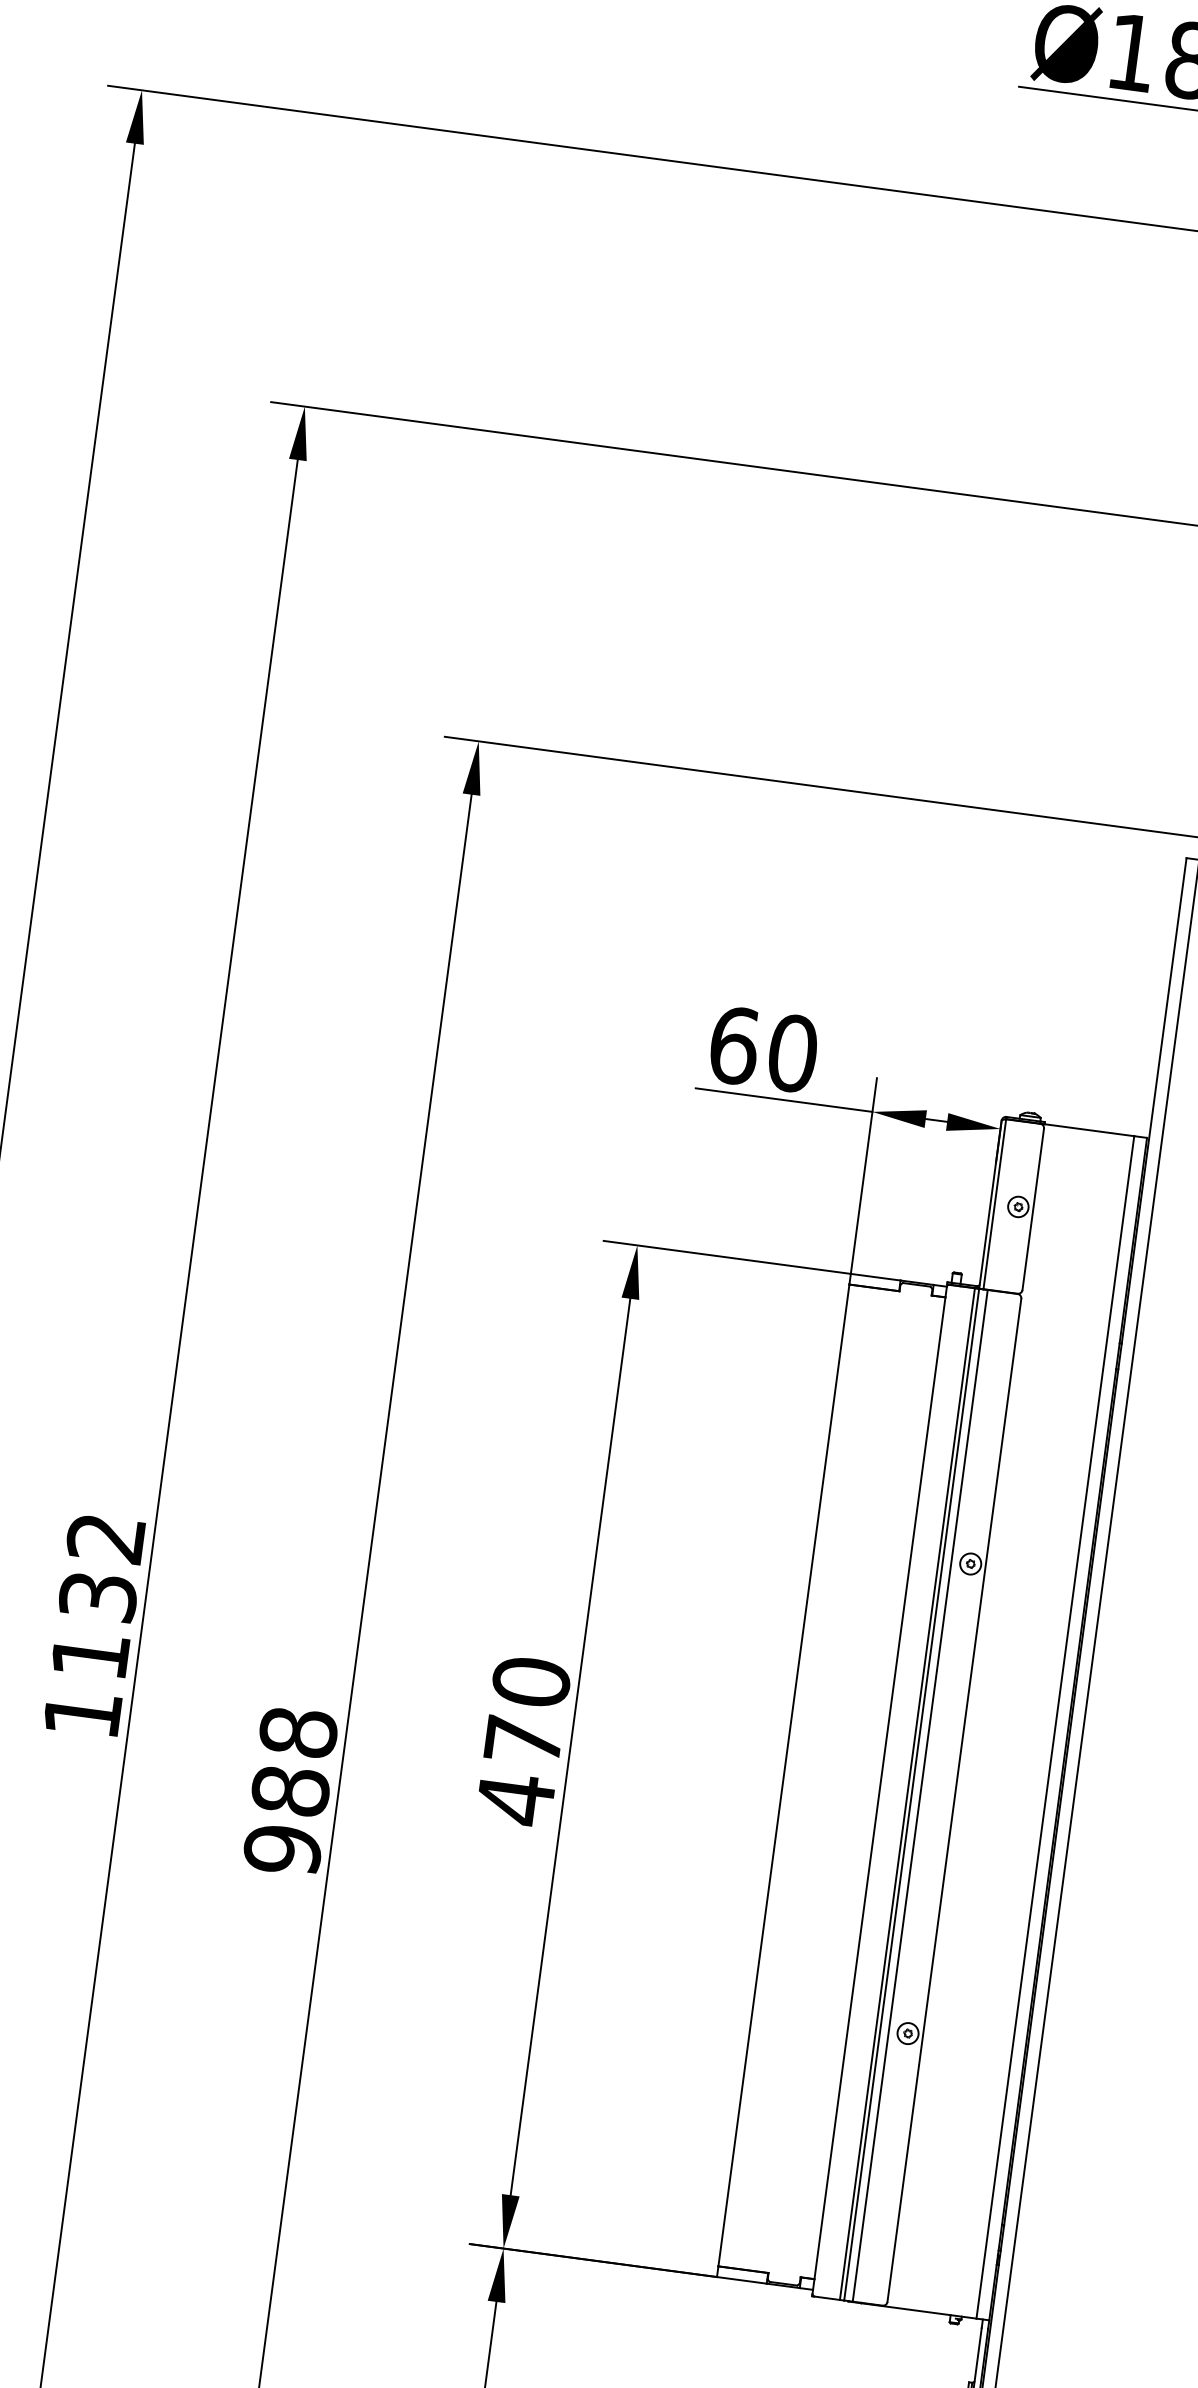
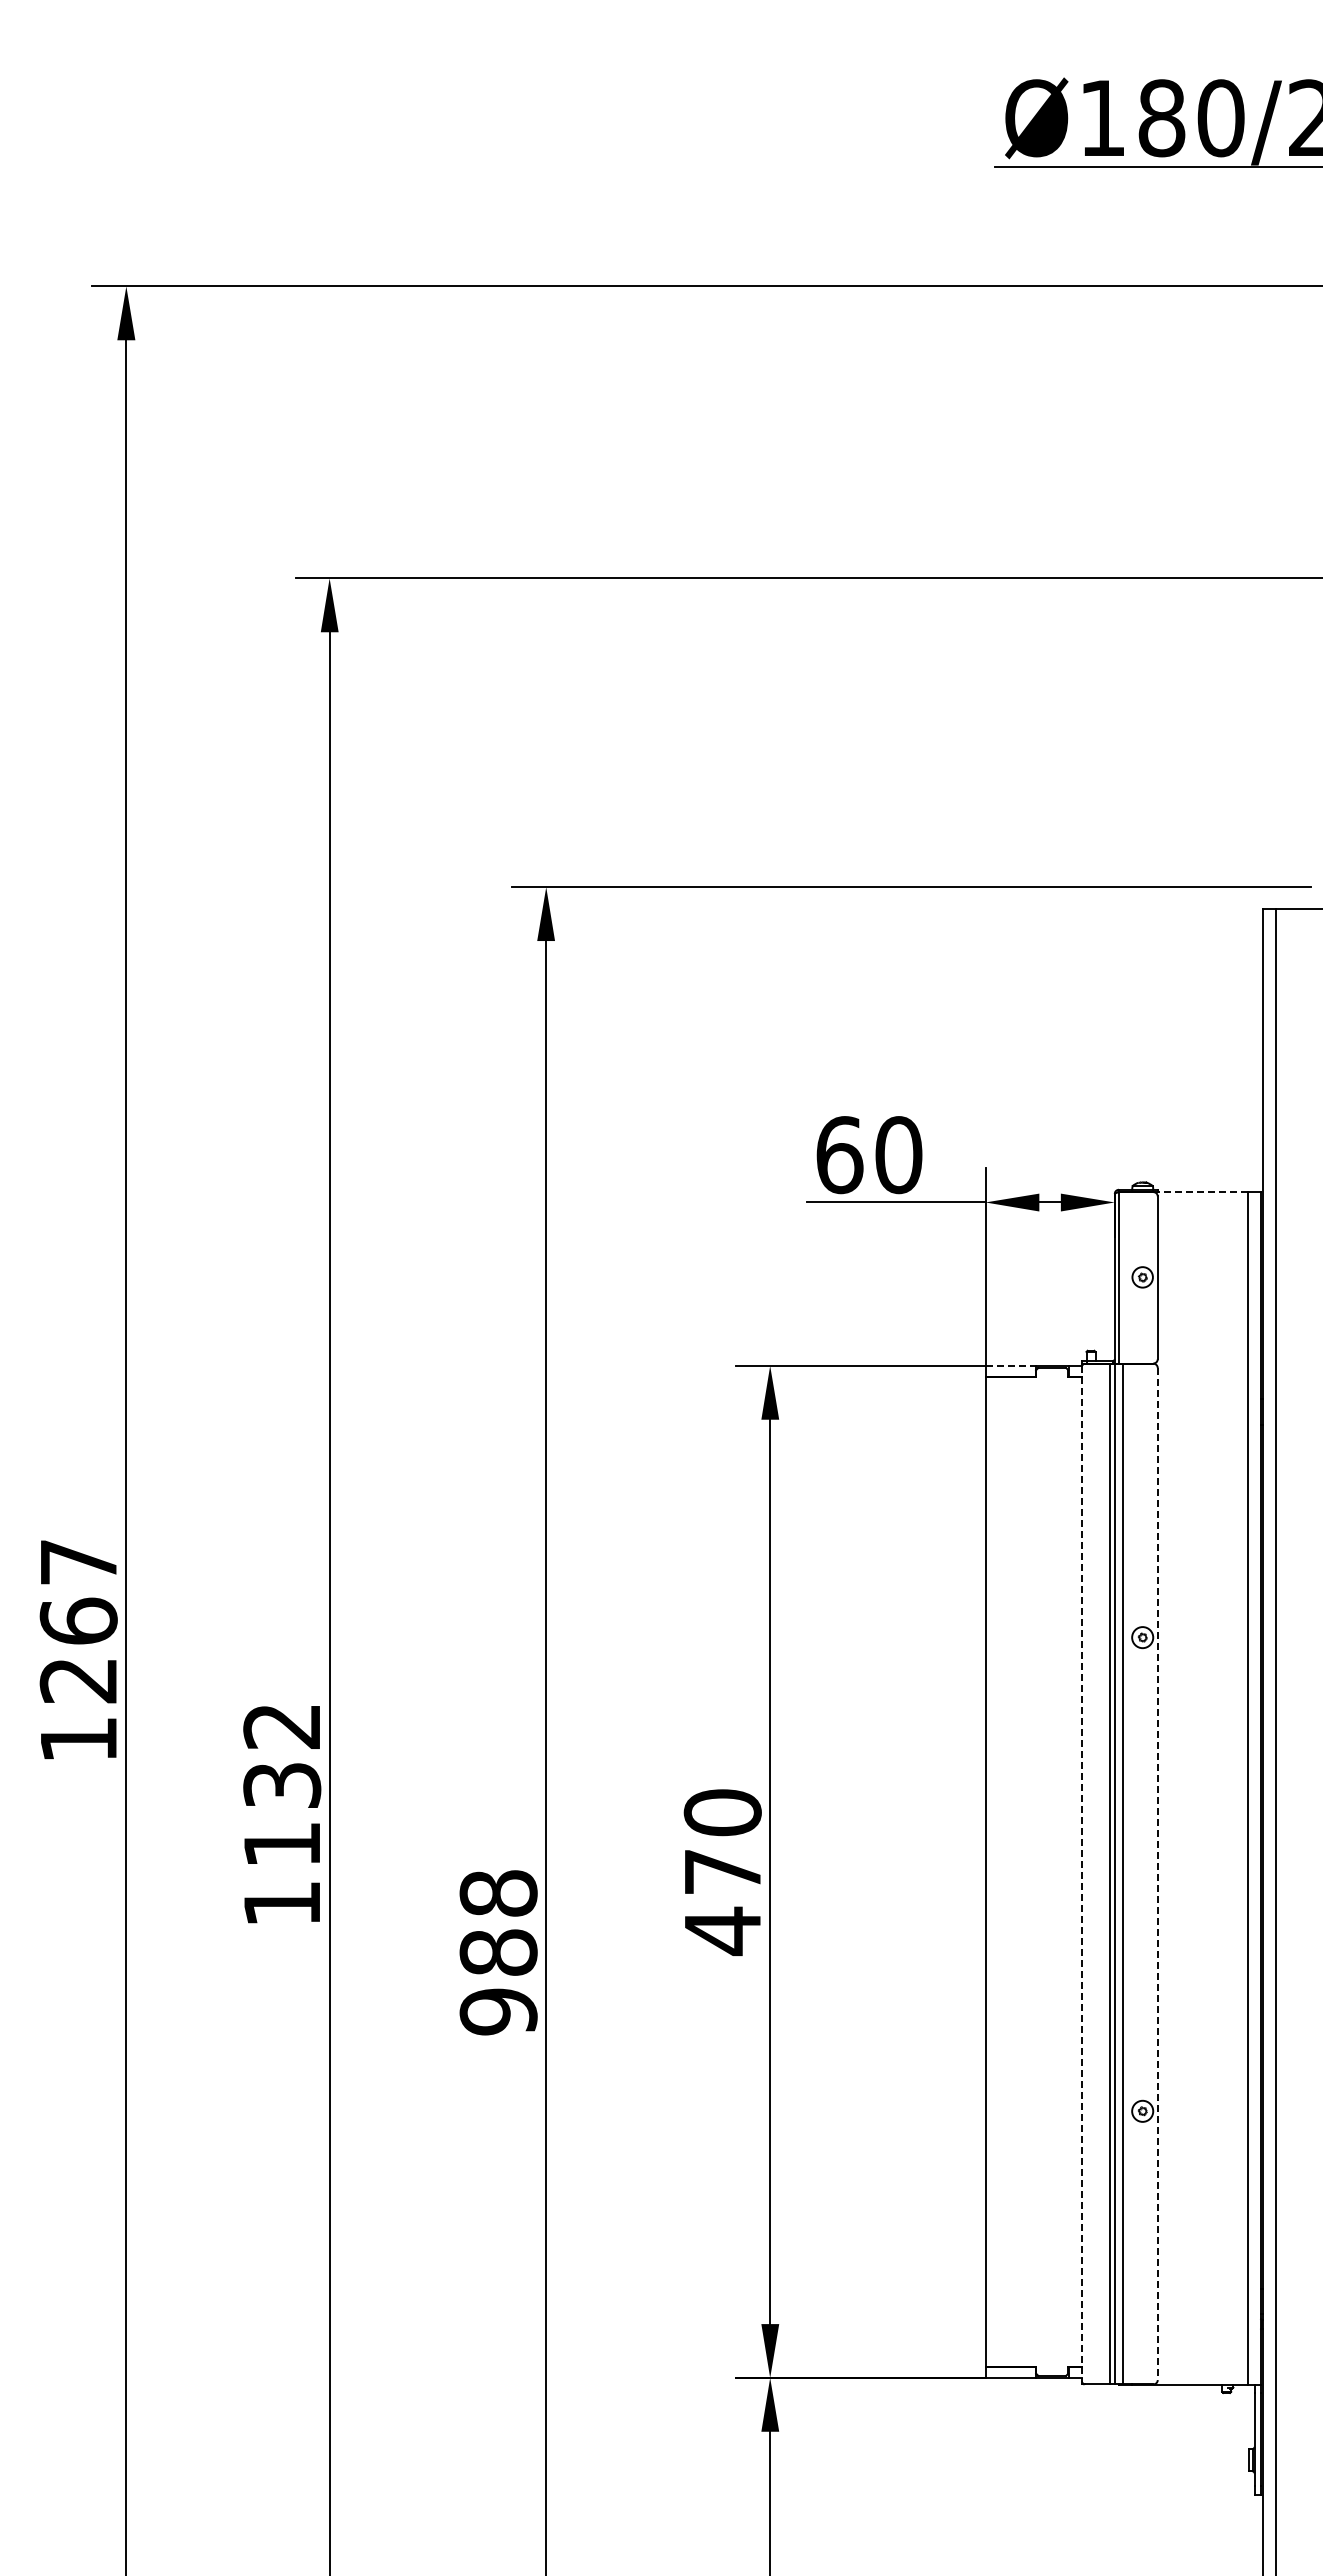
line: (1089, 1129) -> (1202, 1191), solid -> dashed
line: (876, 1276) -> (1011, 1365), solid -> dashed
line: (879, 1790) -> (1082, 1874), solid -> dashed
line: (954, 1800) -> (1157, 1874), solid -> dashed

